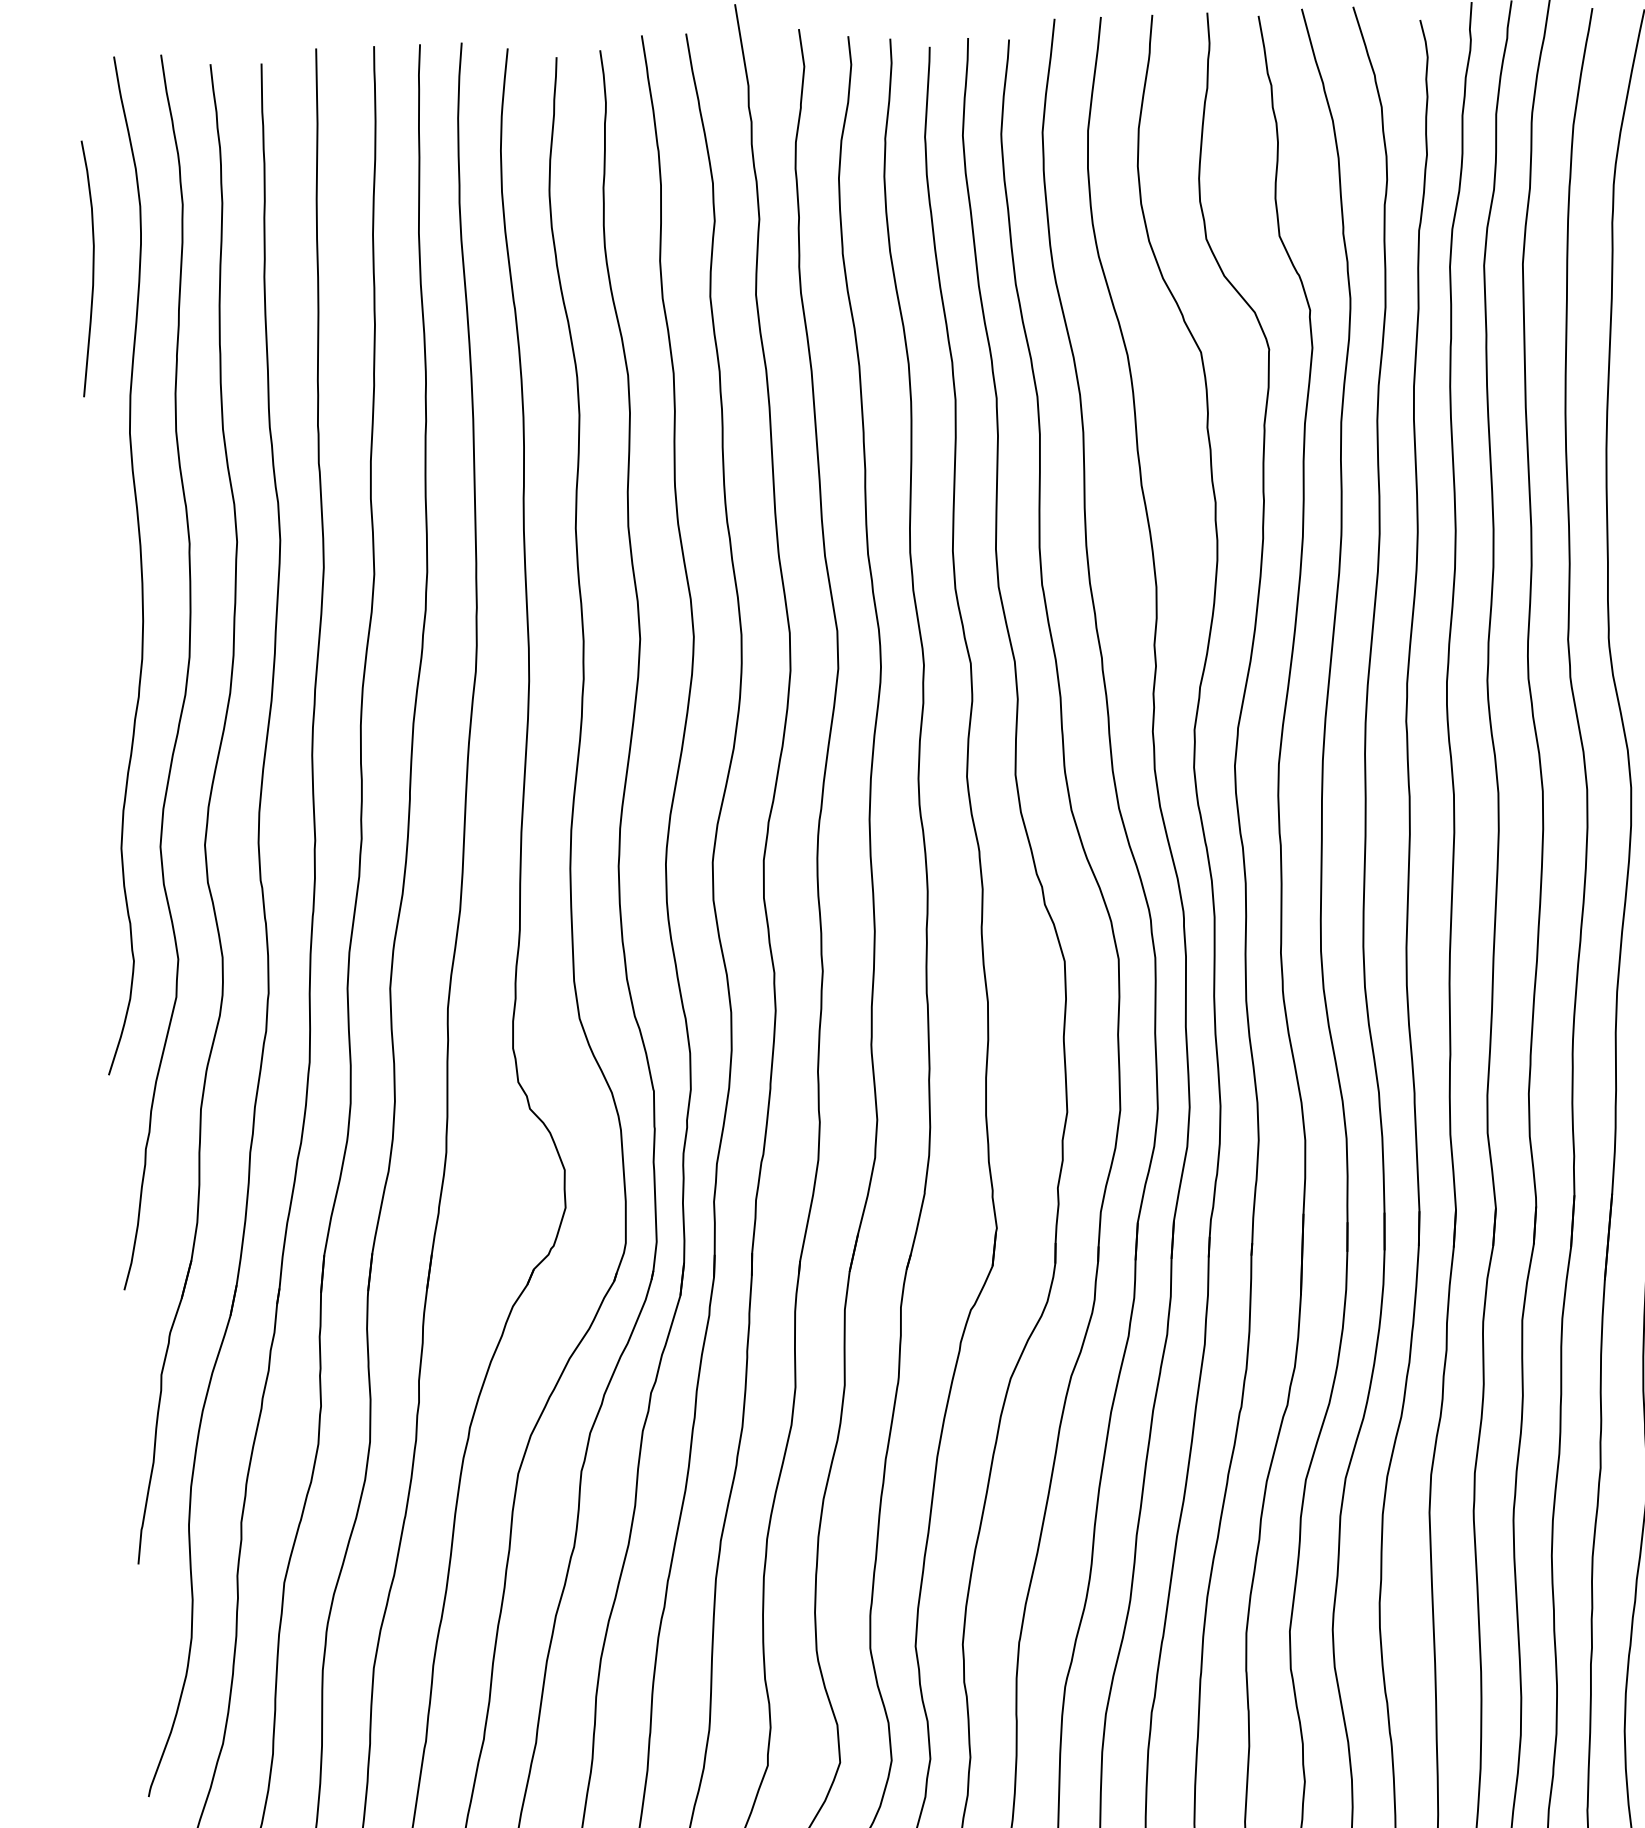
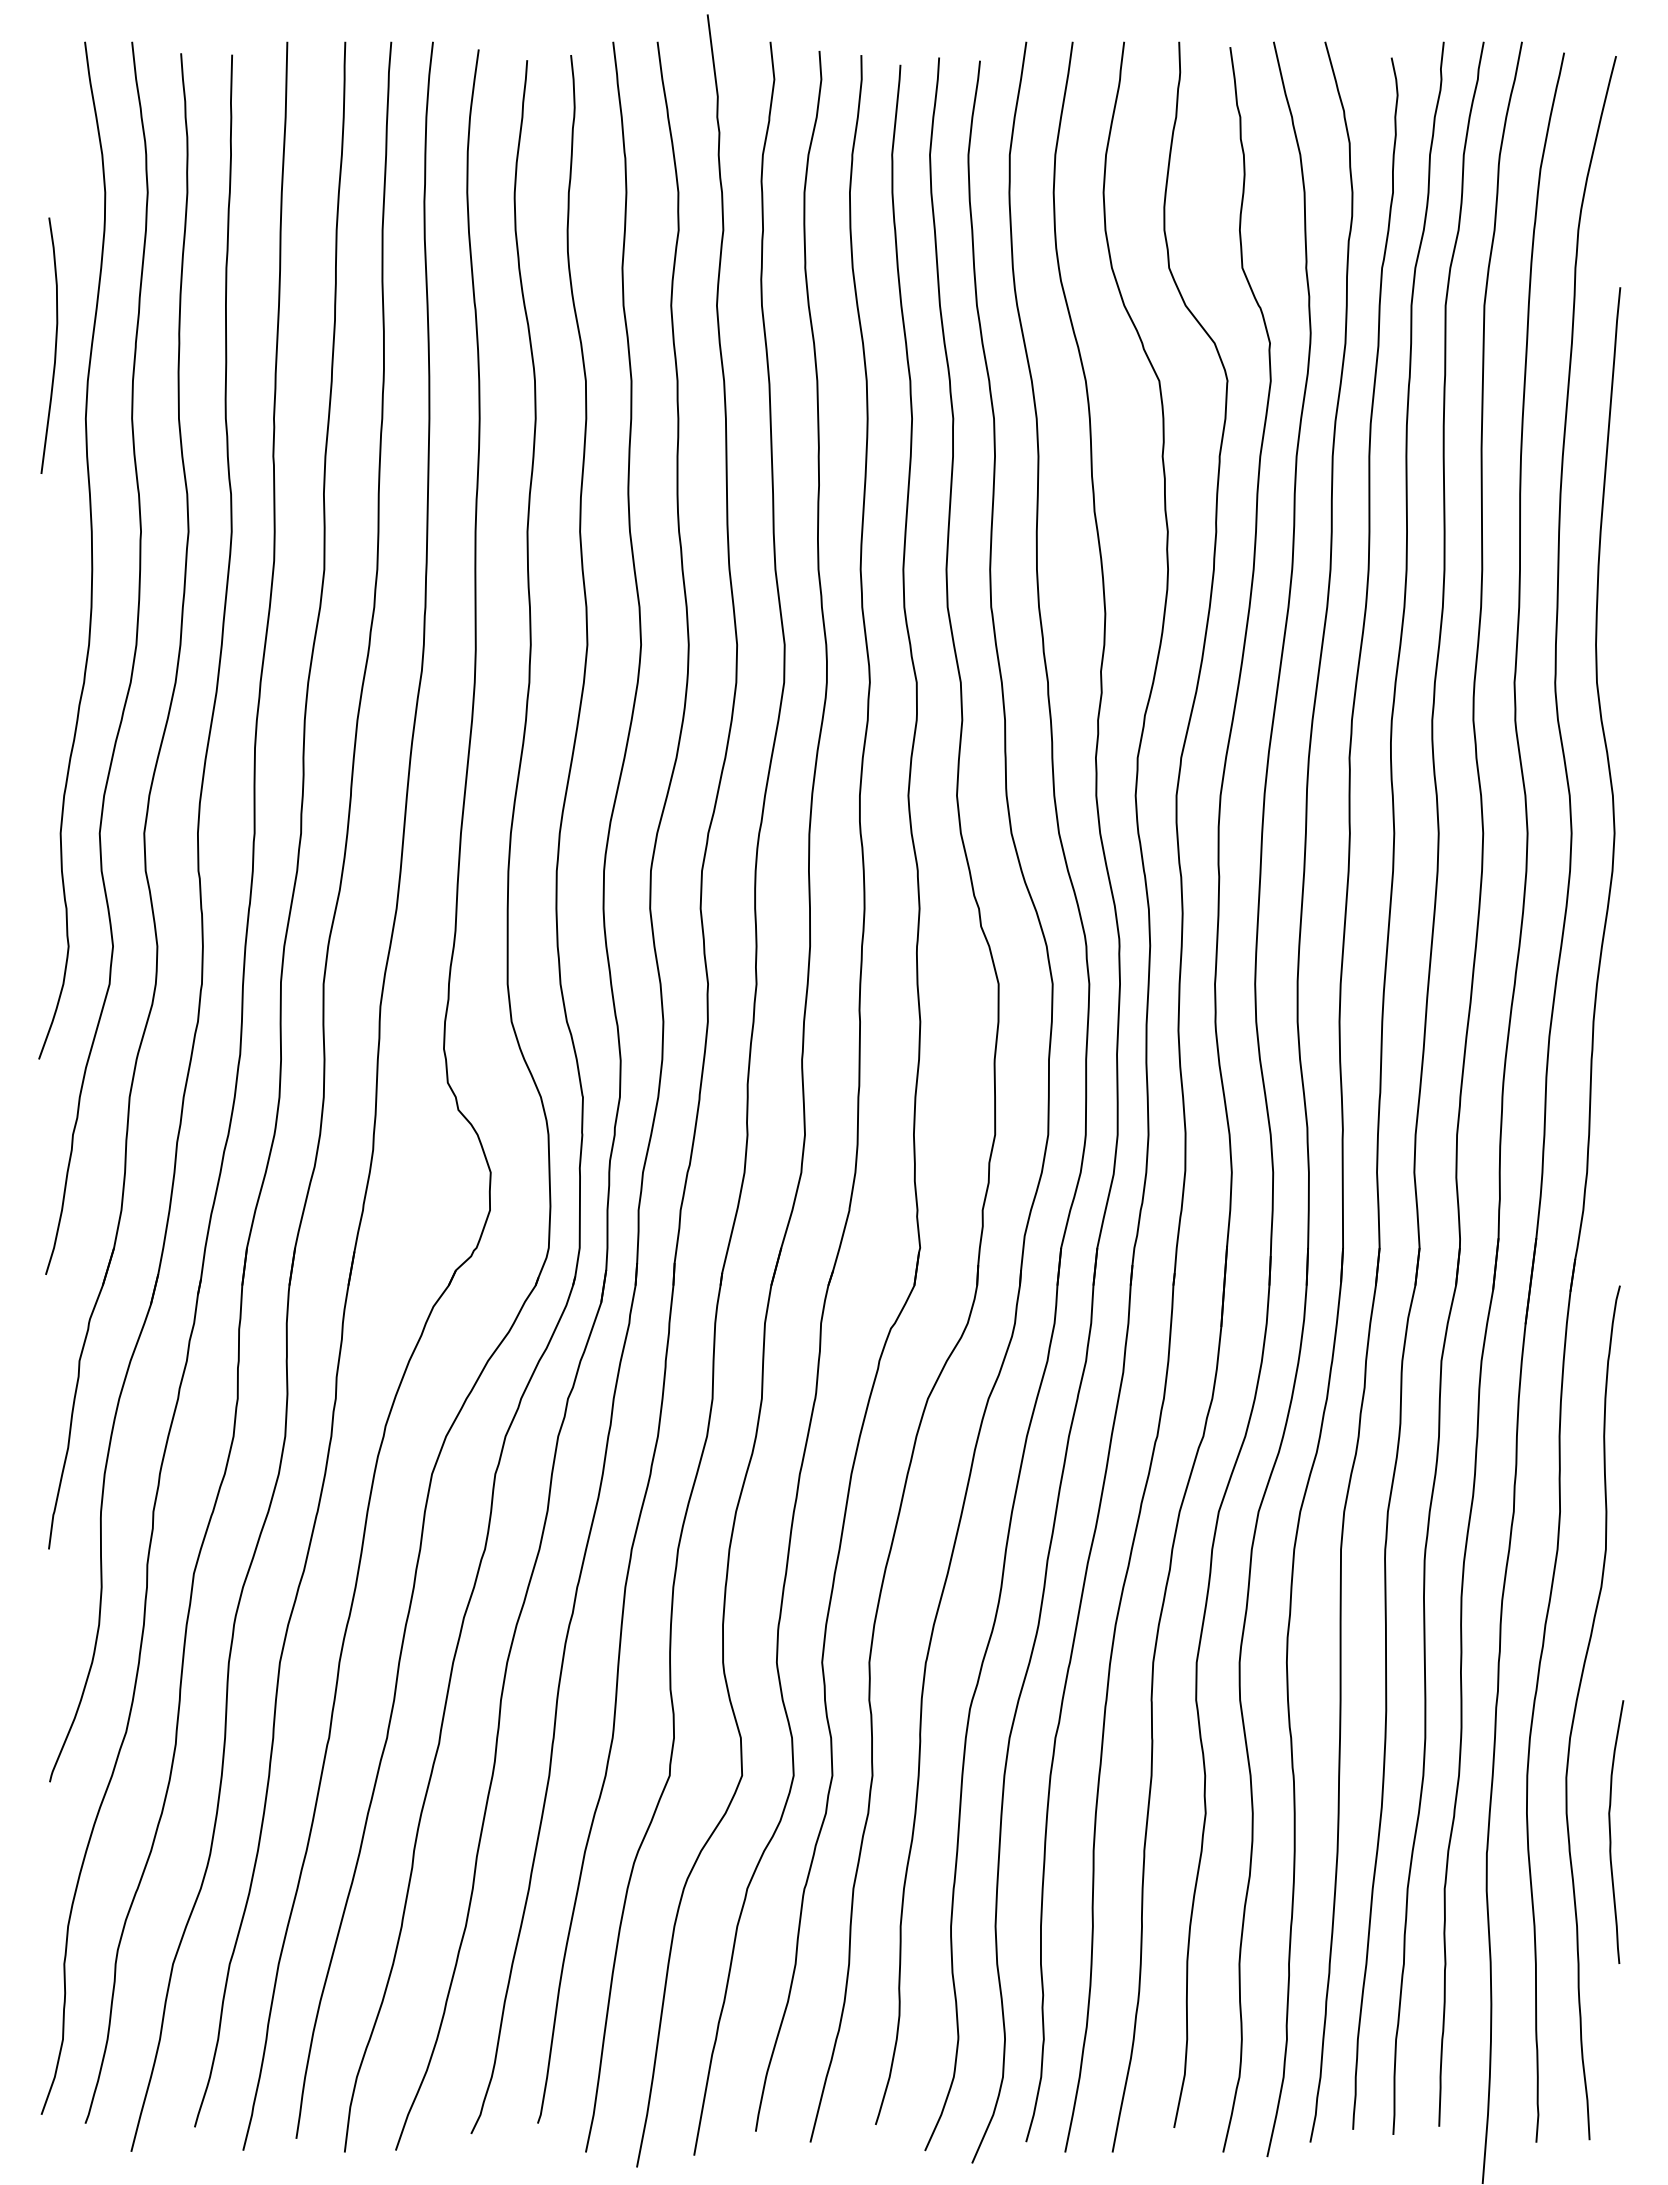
curve: (92, 271) -> (54, 348), moved

